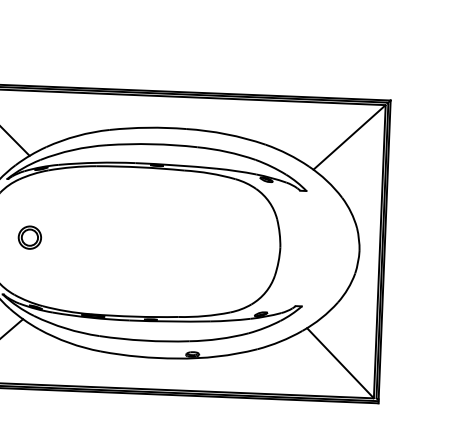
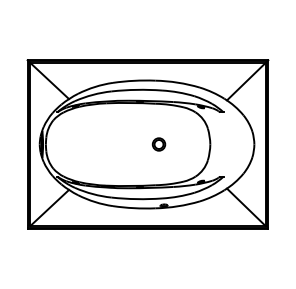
part: (29, 237) -> (158, 144), moved

